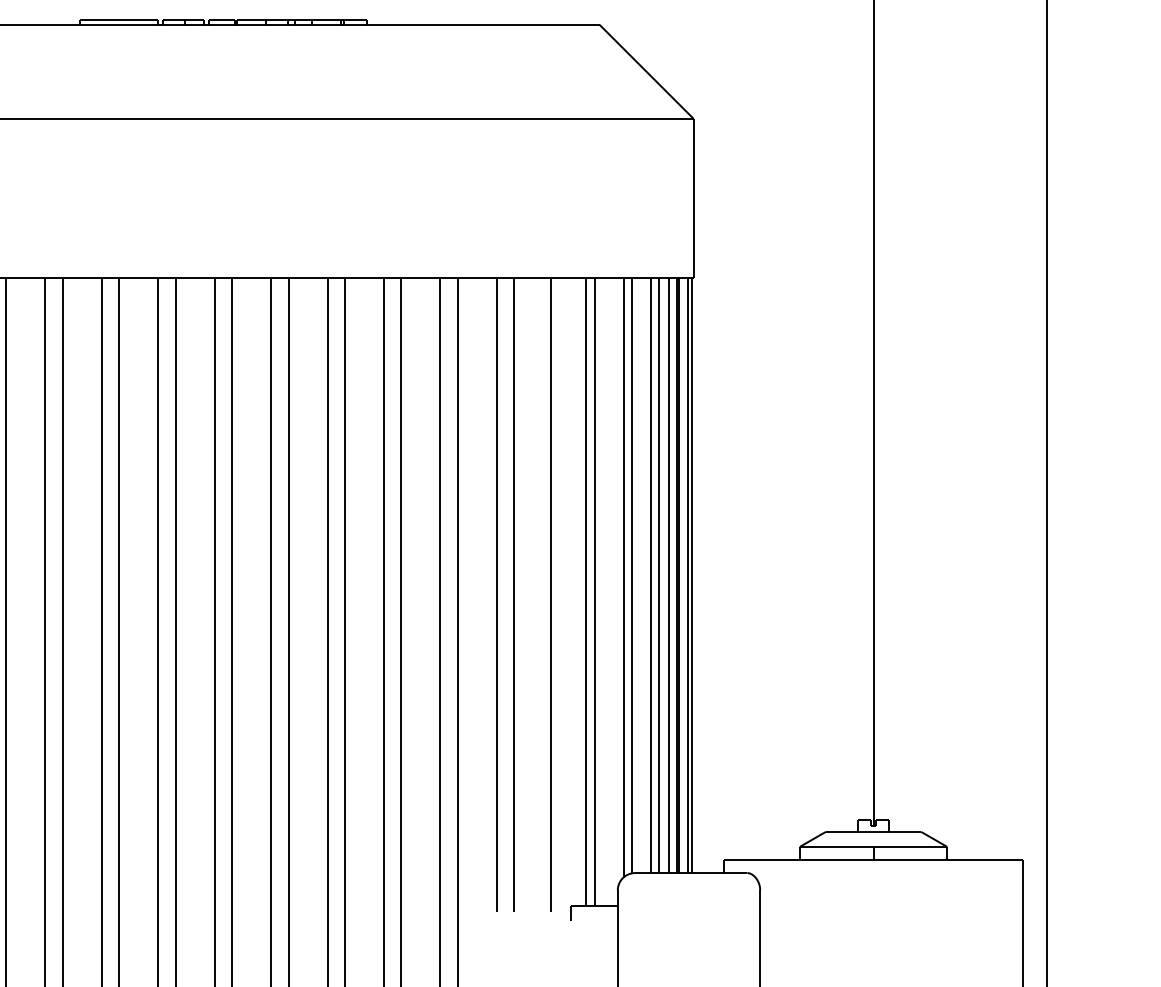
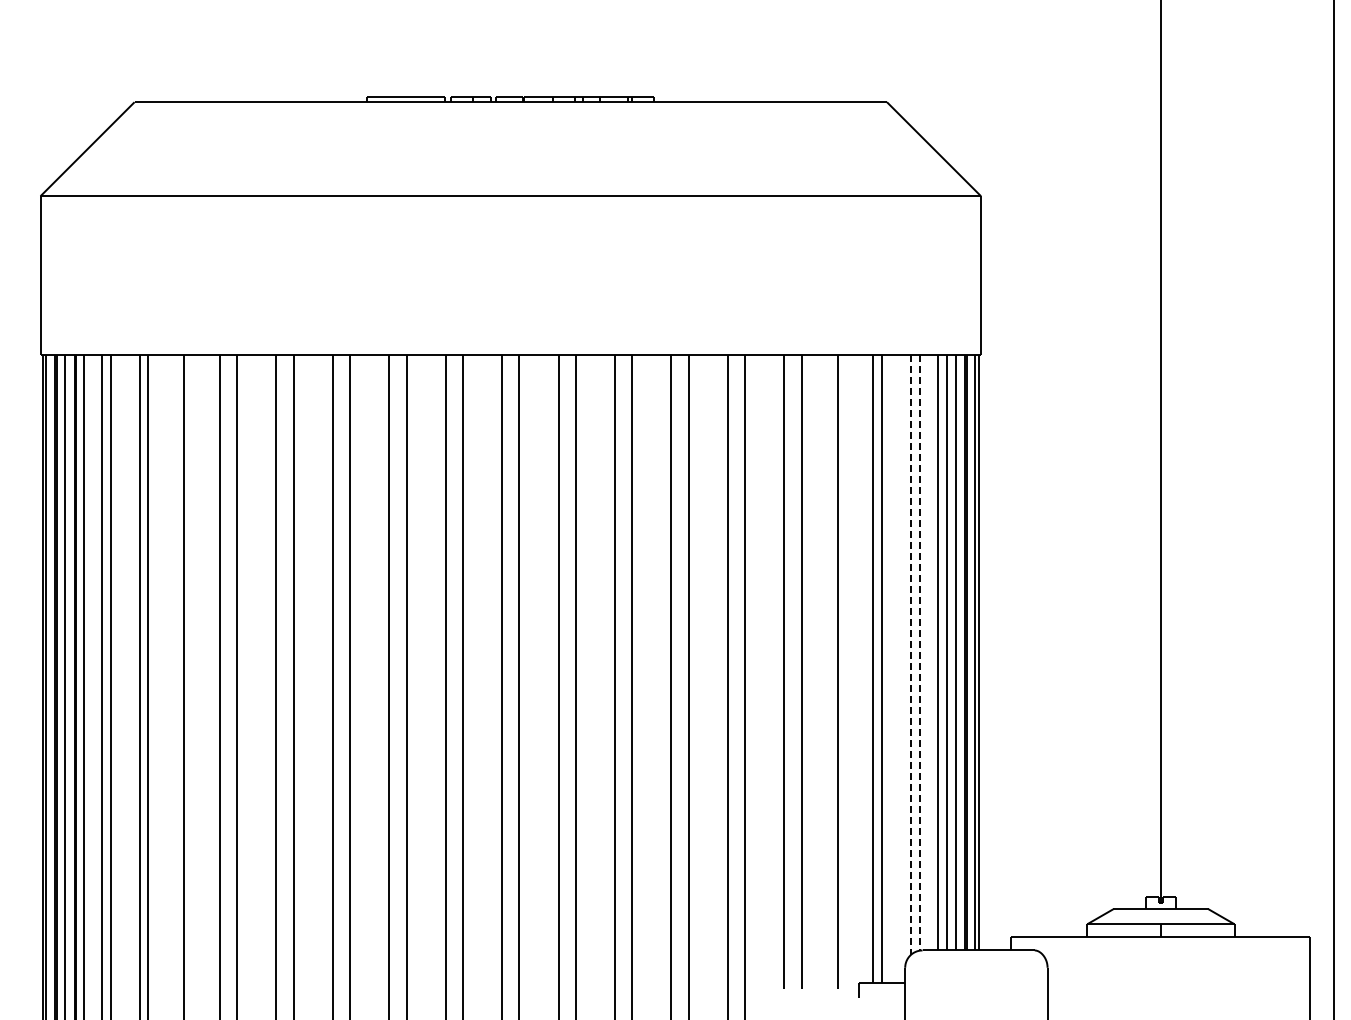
line: (632, 576) -> (919, 653), solid -> dashed
line: (623, 578) -> (910, 655), solid -> dashed

